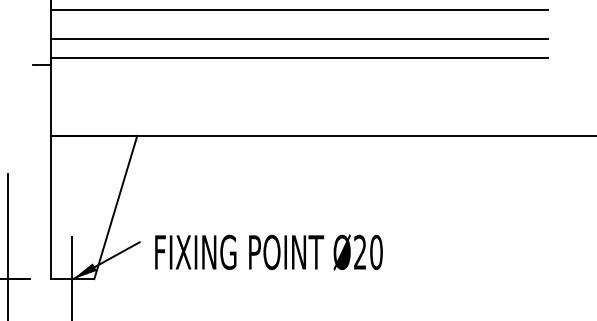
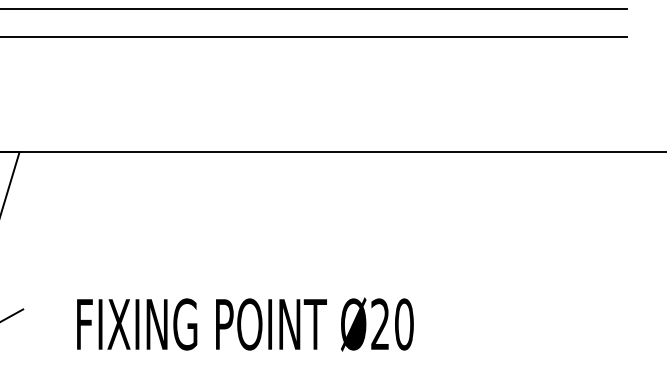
text: (268, 252) -> (244, 324), moved

